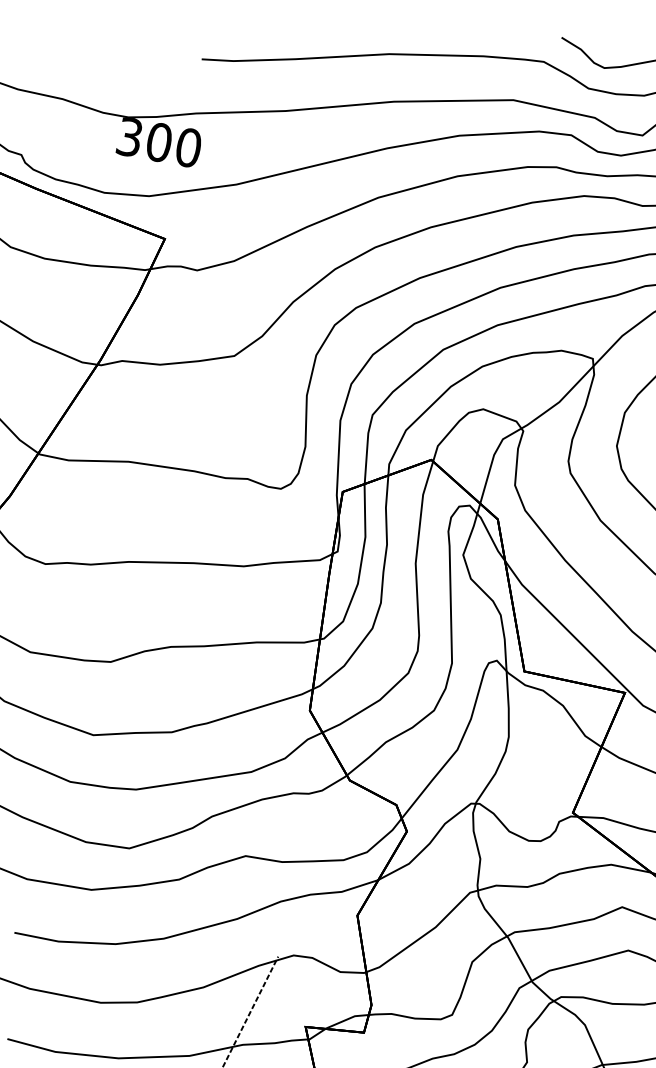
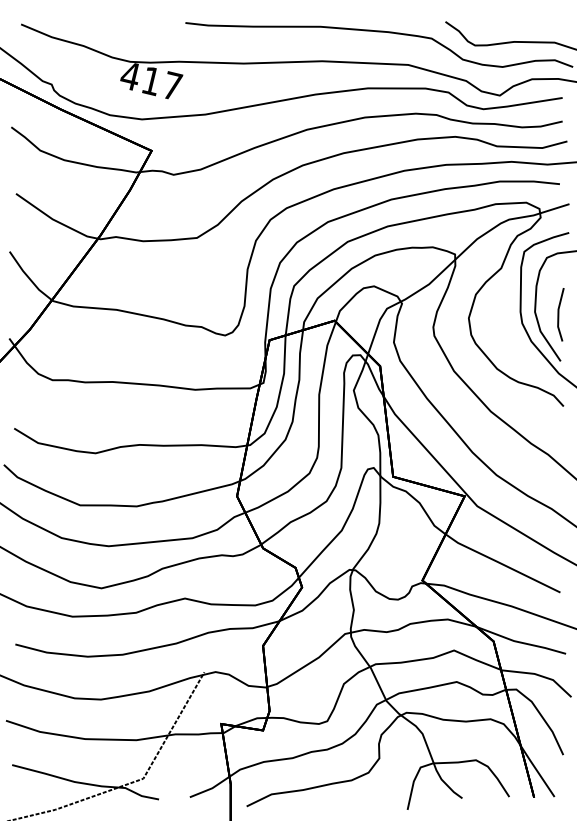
text: (159, 142) -> (151, 81), 300 -> 417

